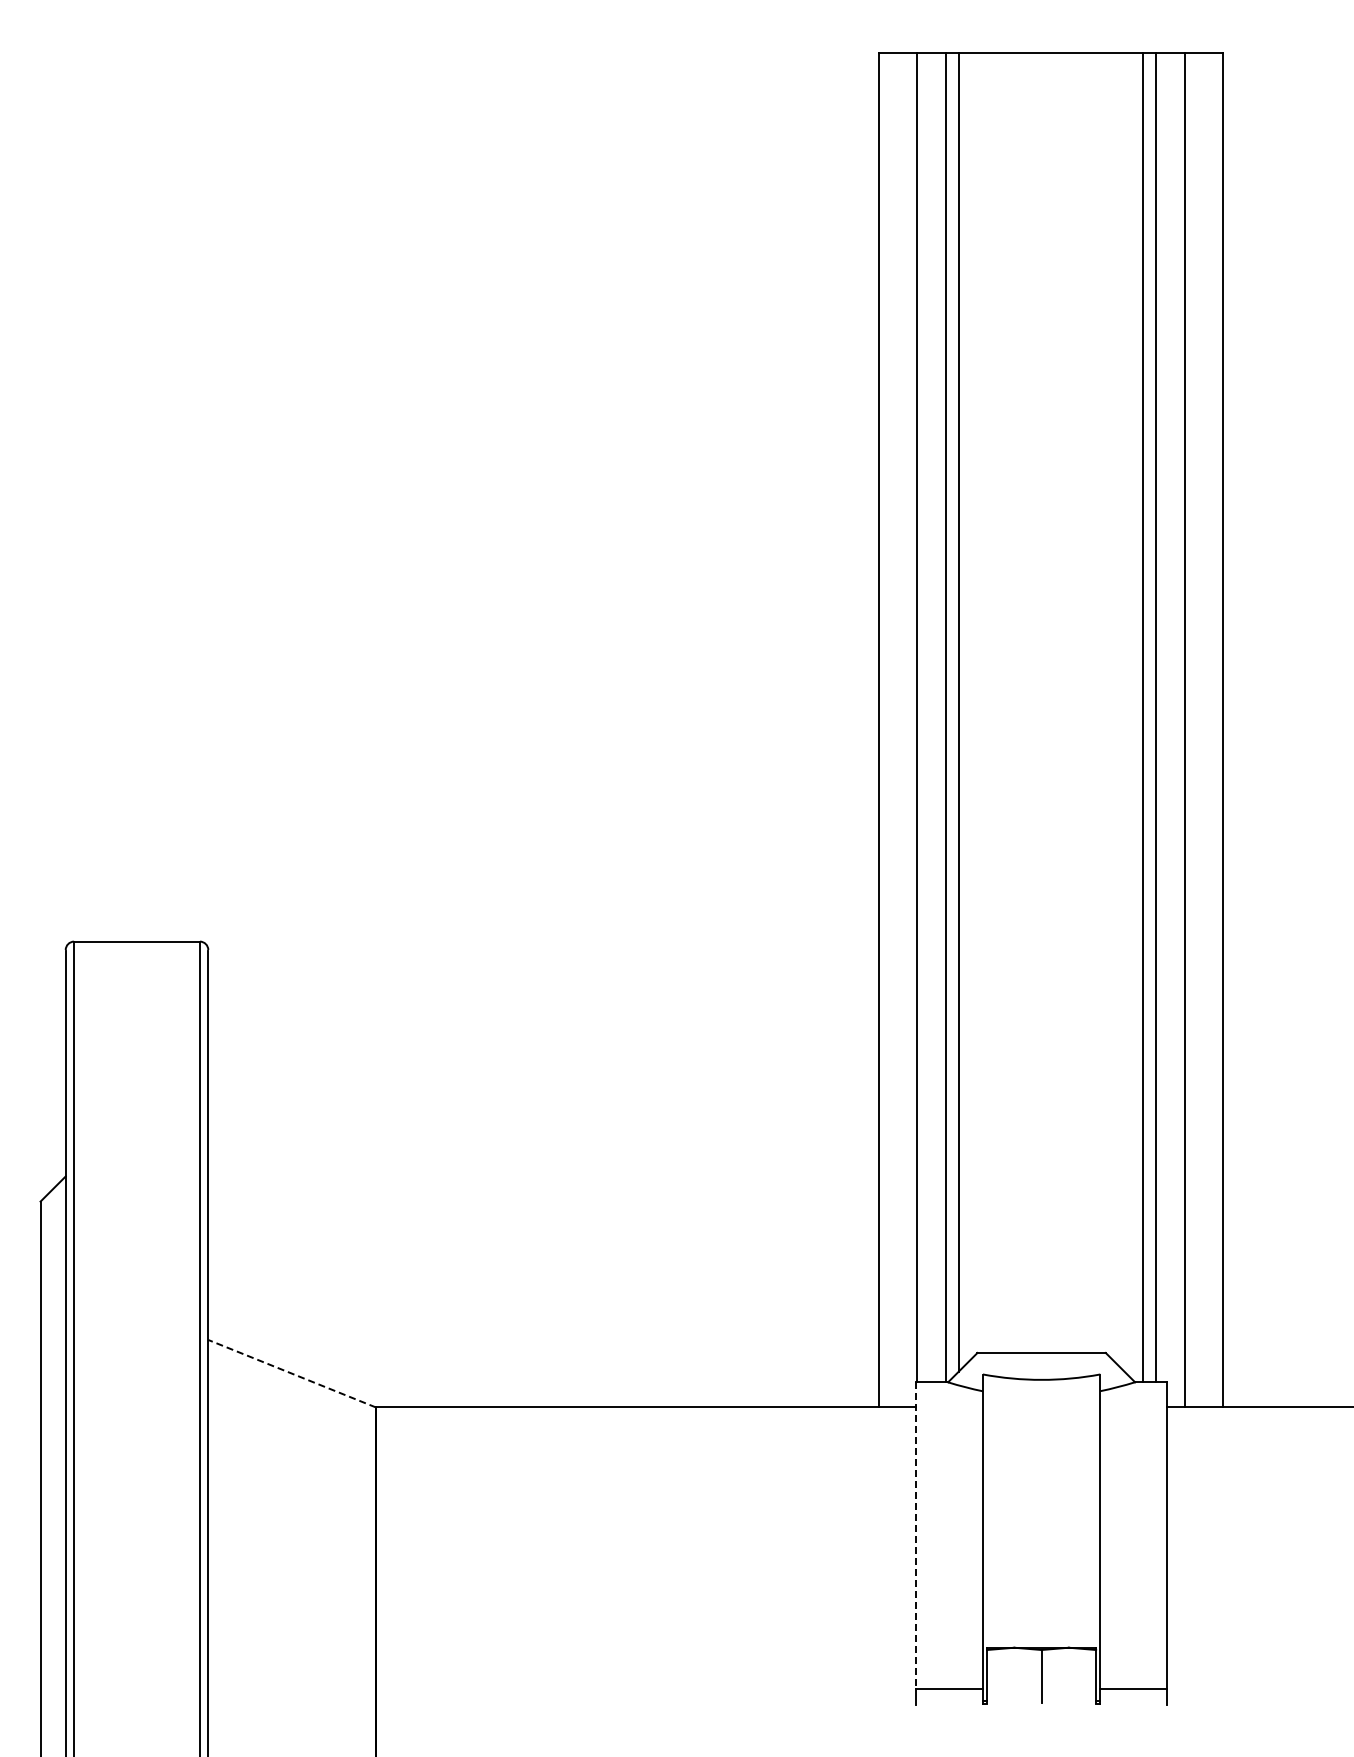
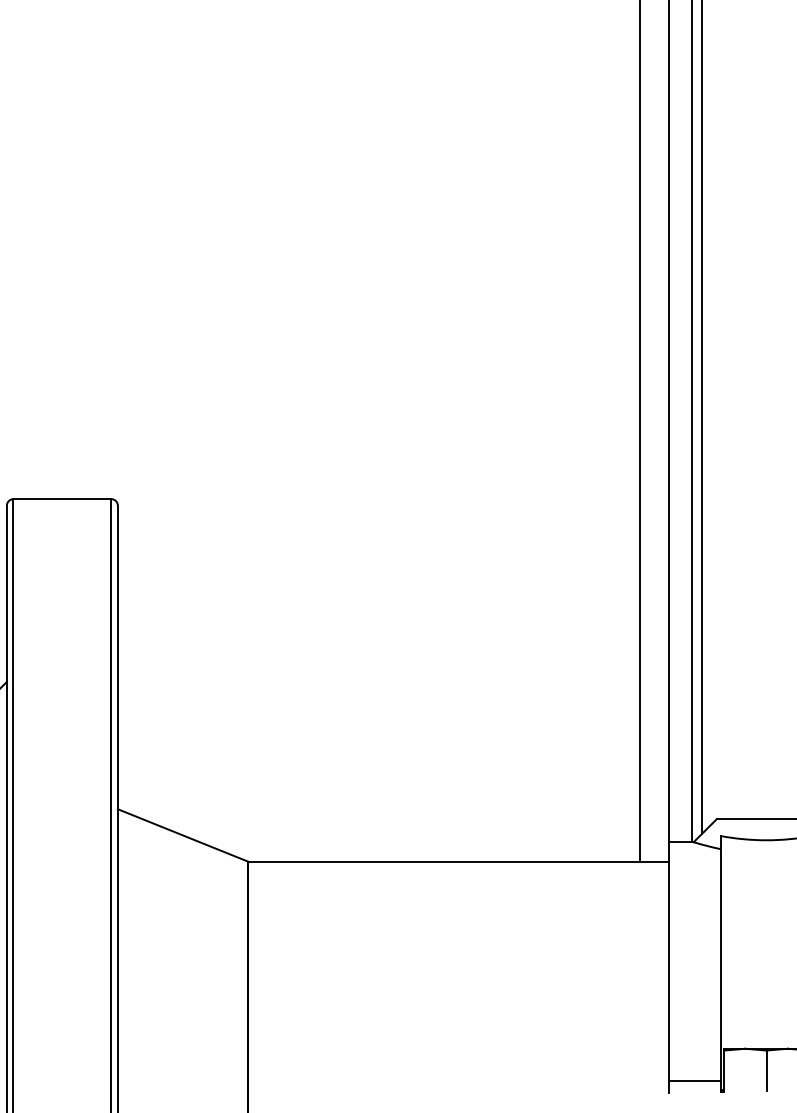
line: (291, 1373) -> (182, 835), dashed -> solid
line: (915, 1535) -> (668, 961), dashed -> solid

